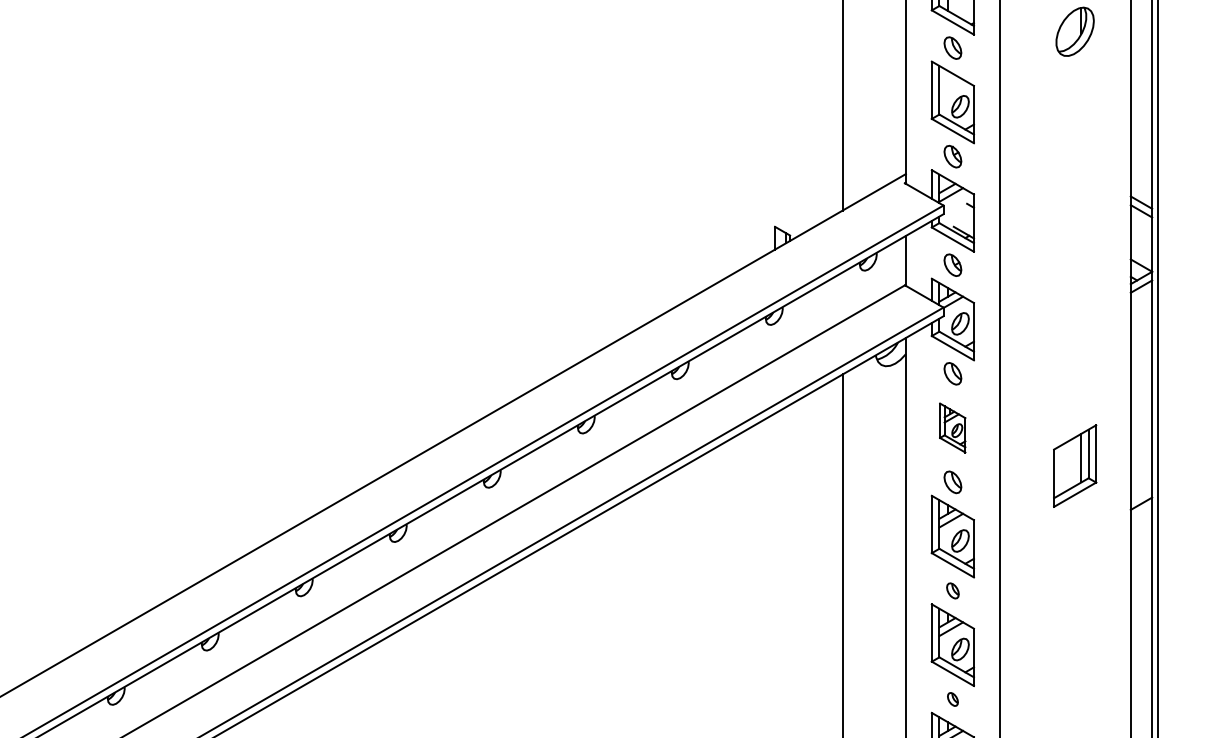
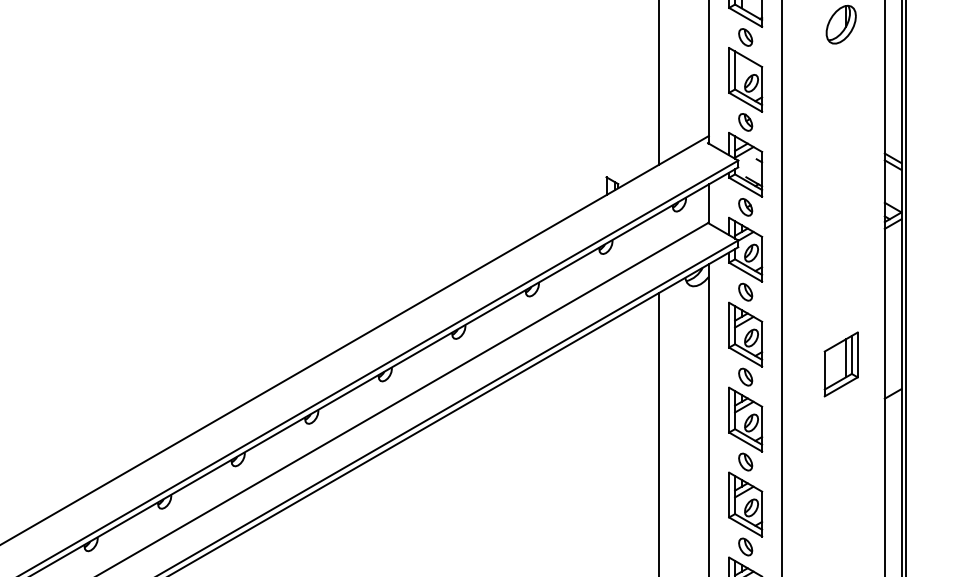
part: (952, 427) -> (745, 334), size x1.67
part: (952, 590) -> (745, 461), size x1.43
part: (952, 699) -> (745, 547), size x1.67

